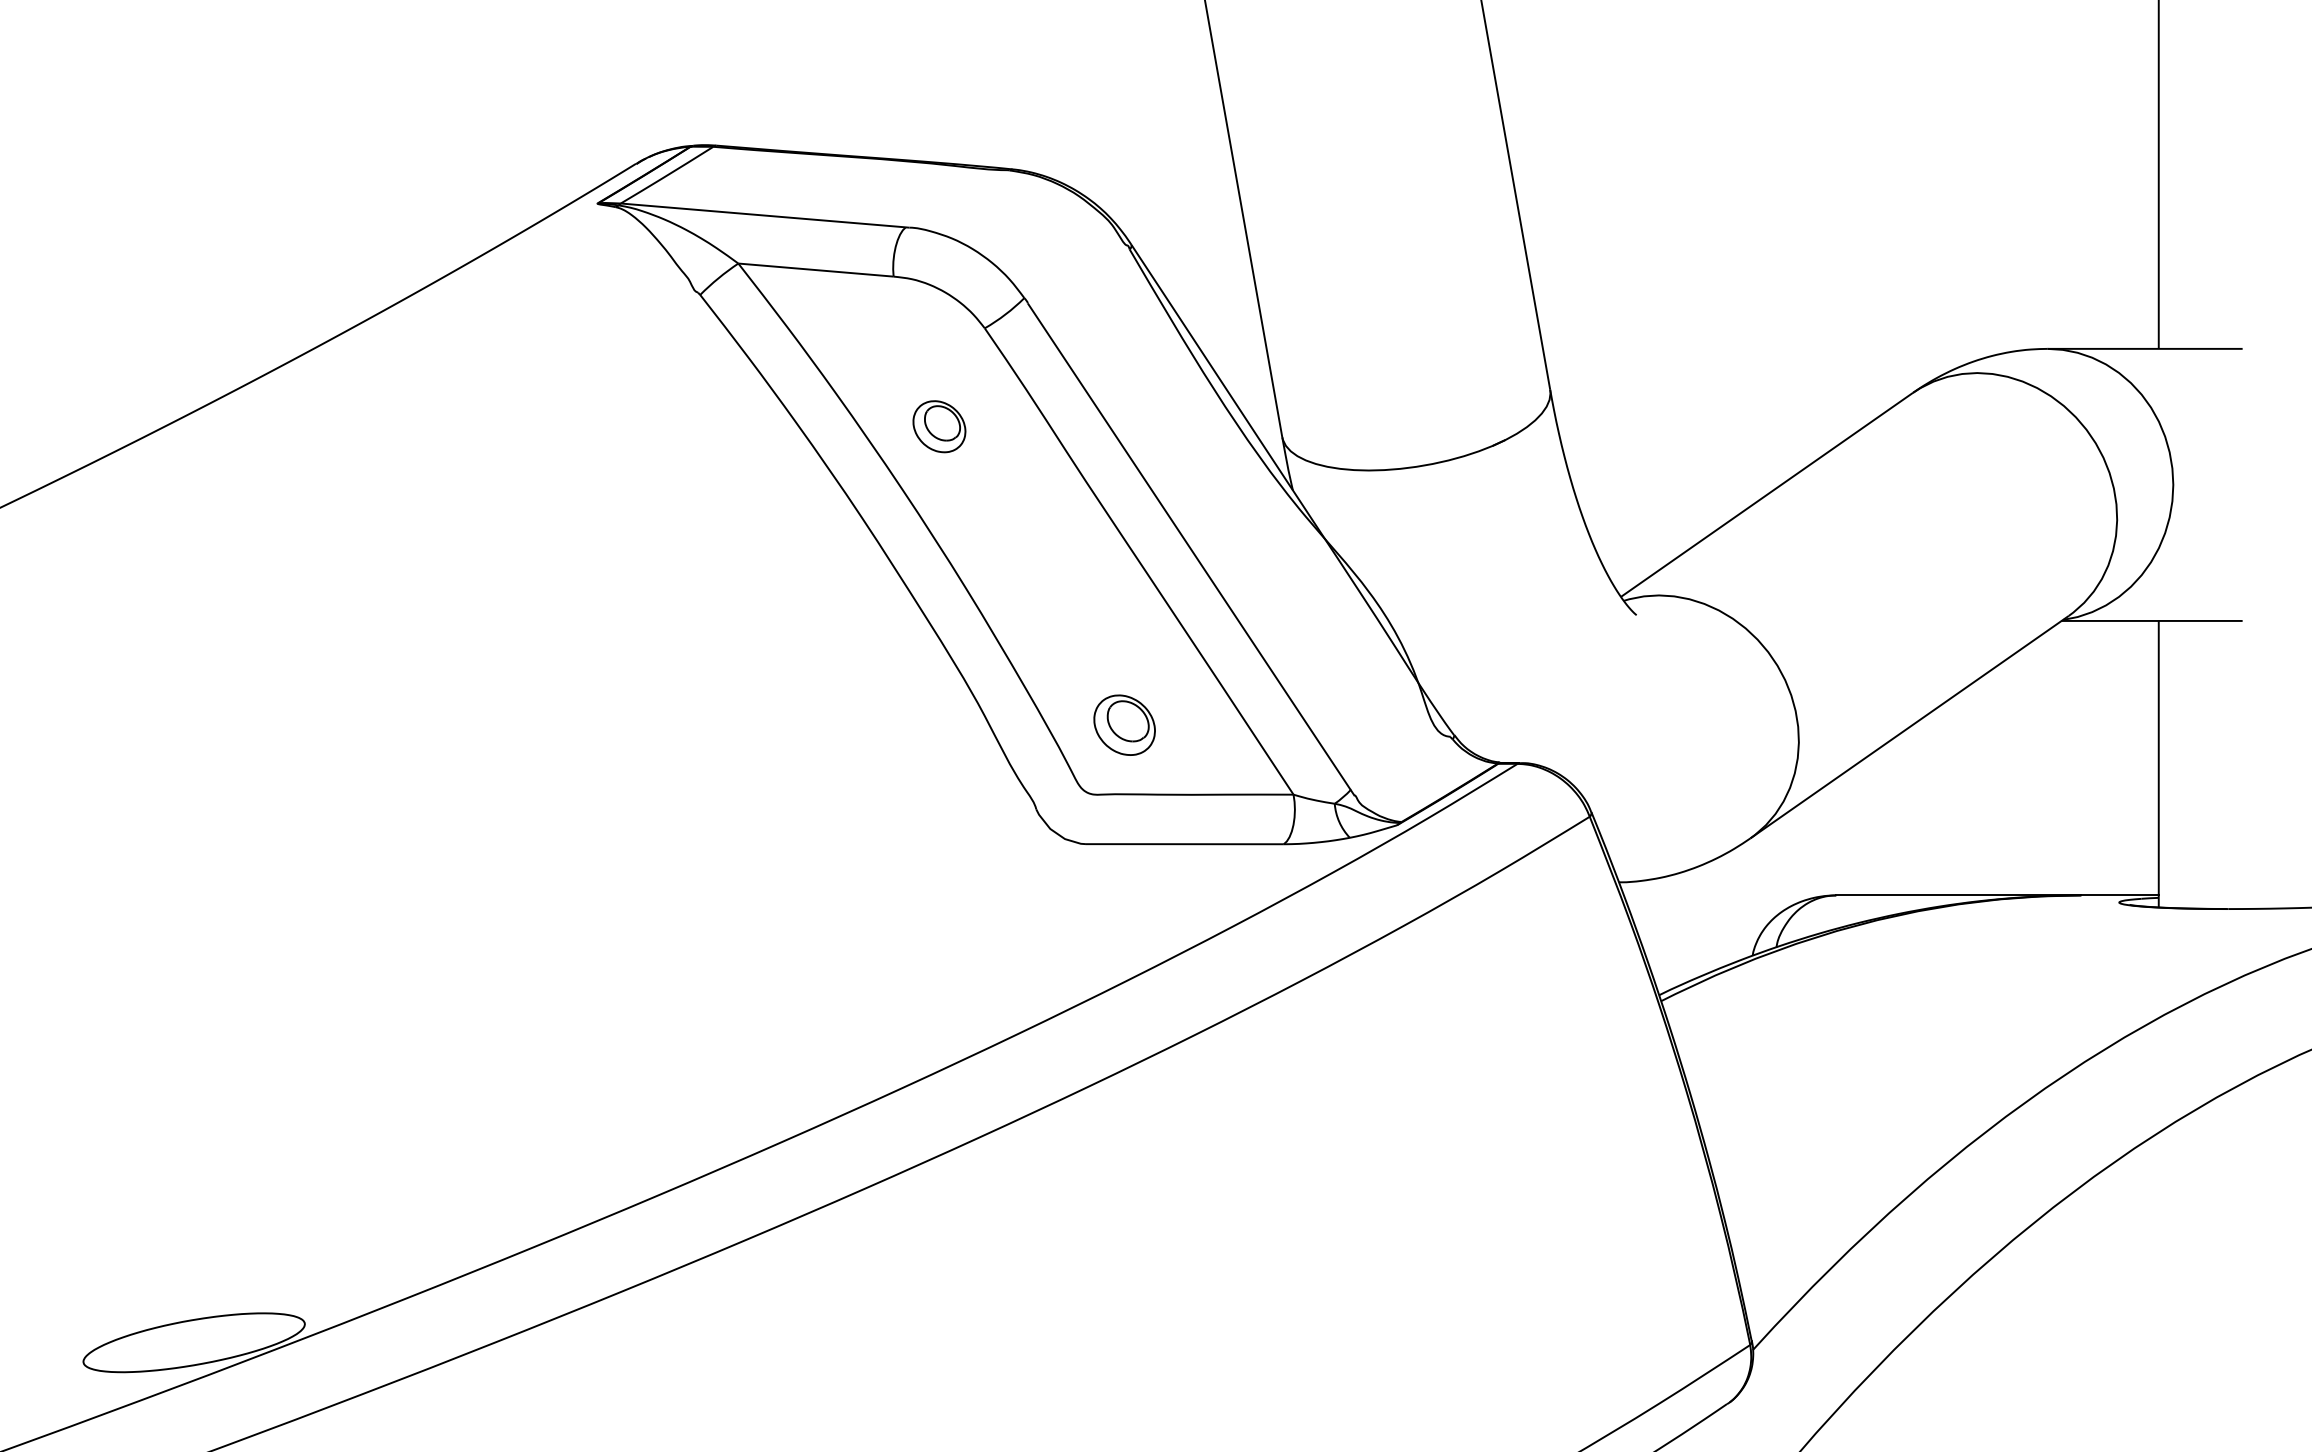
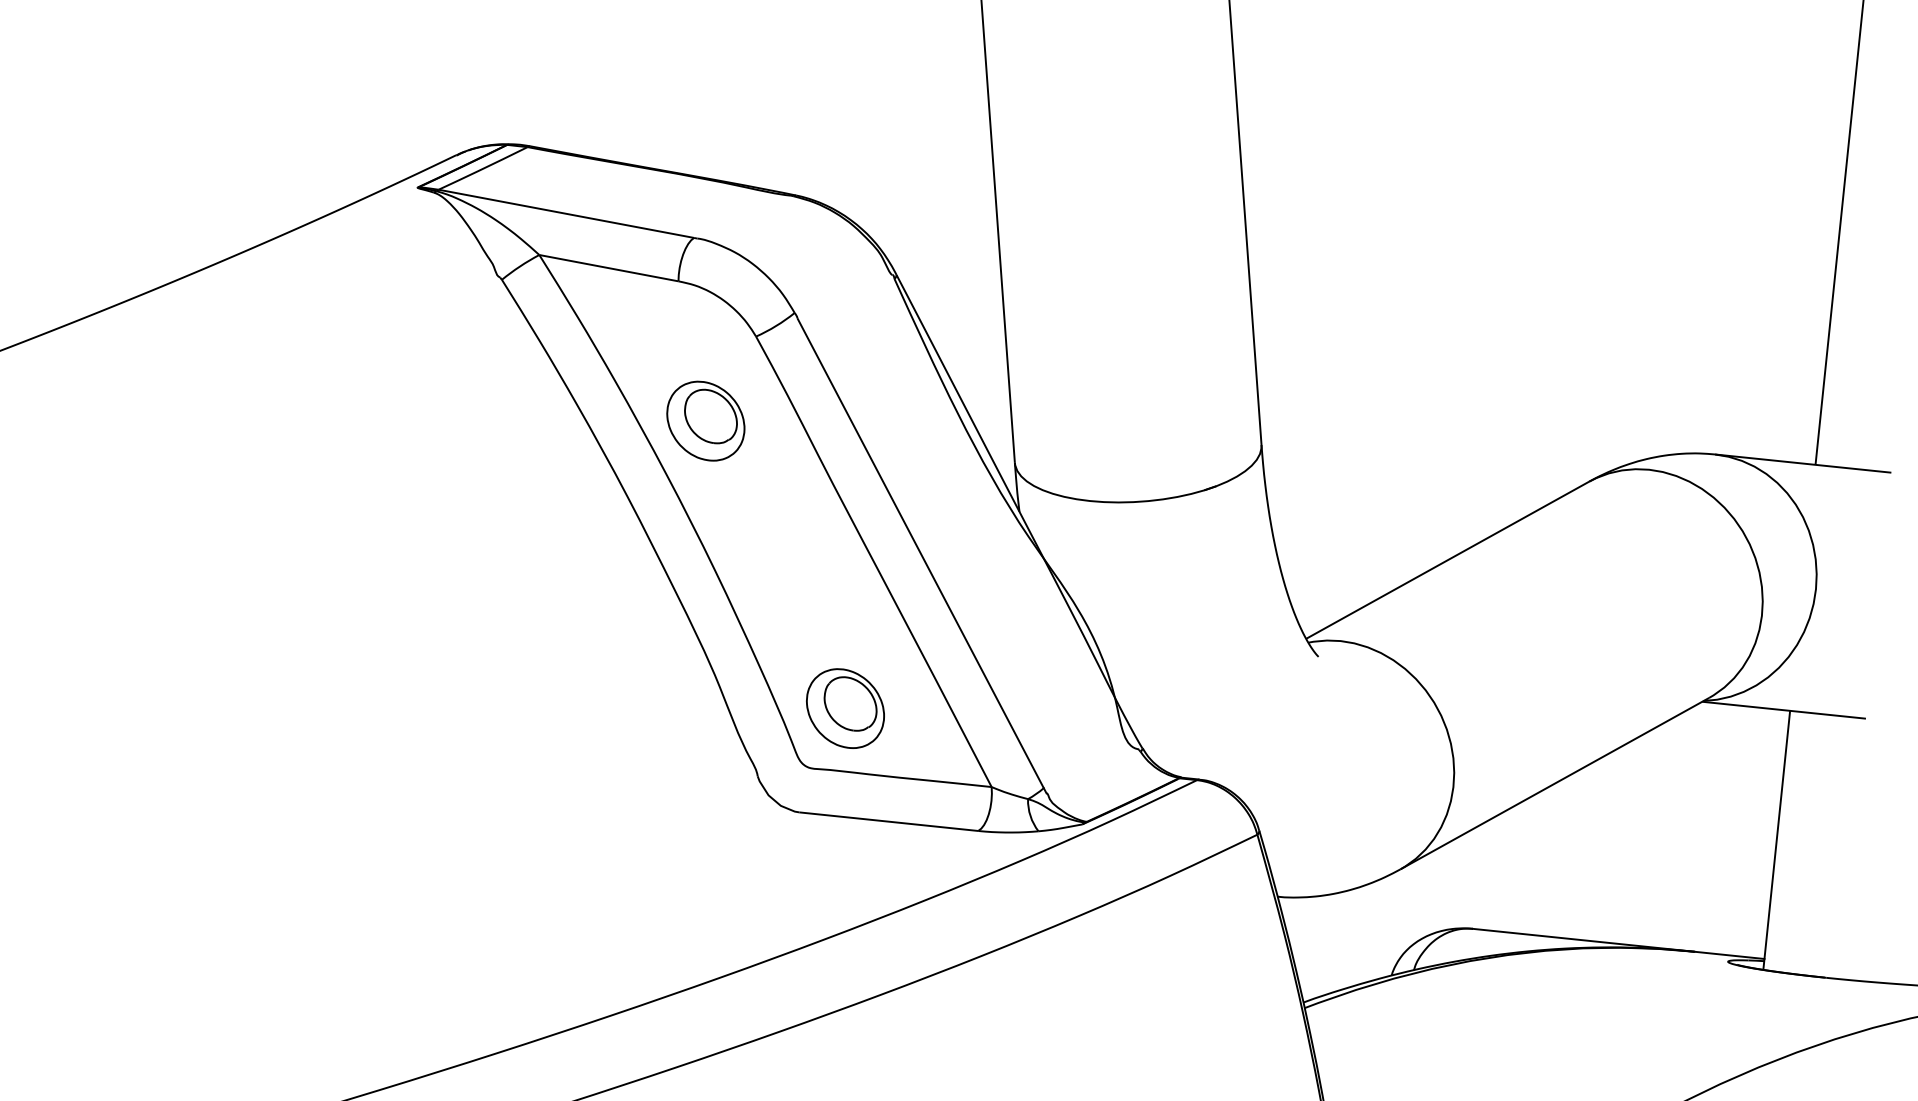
part: (939, 426) -> (705, 421), size x1.67
part: (1124, 724) -> (845, 707), size x1.43

